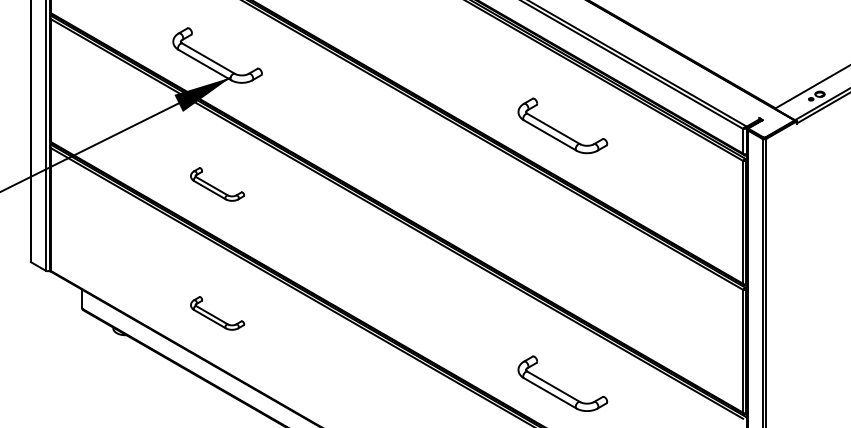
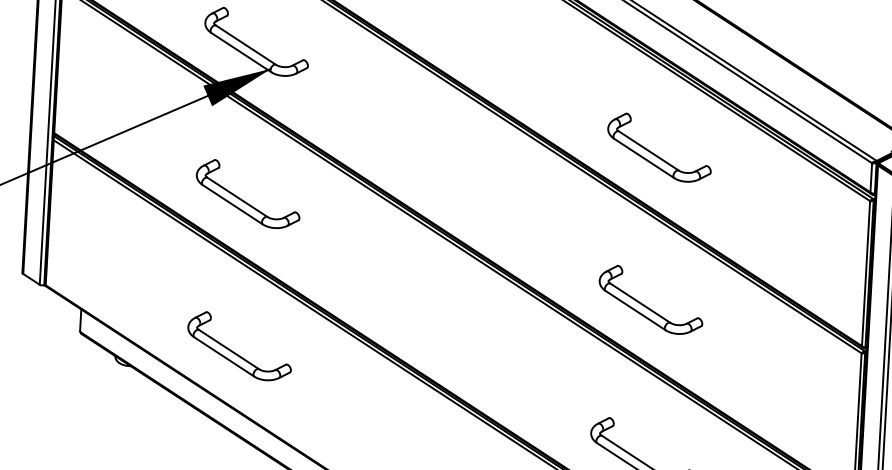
part: (217, 184) -> (248, 194), size x1.67
part: (560, 260) -> (648, 306), added
part: (217, 313) -> (239, 346), size x1.67

